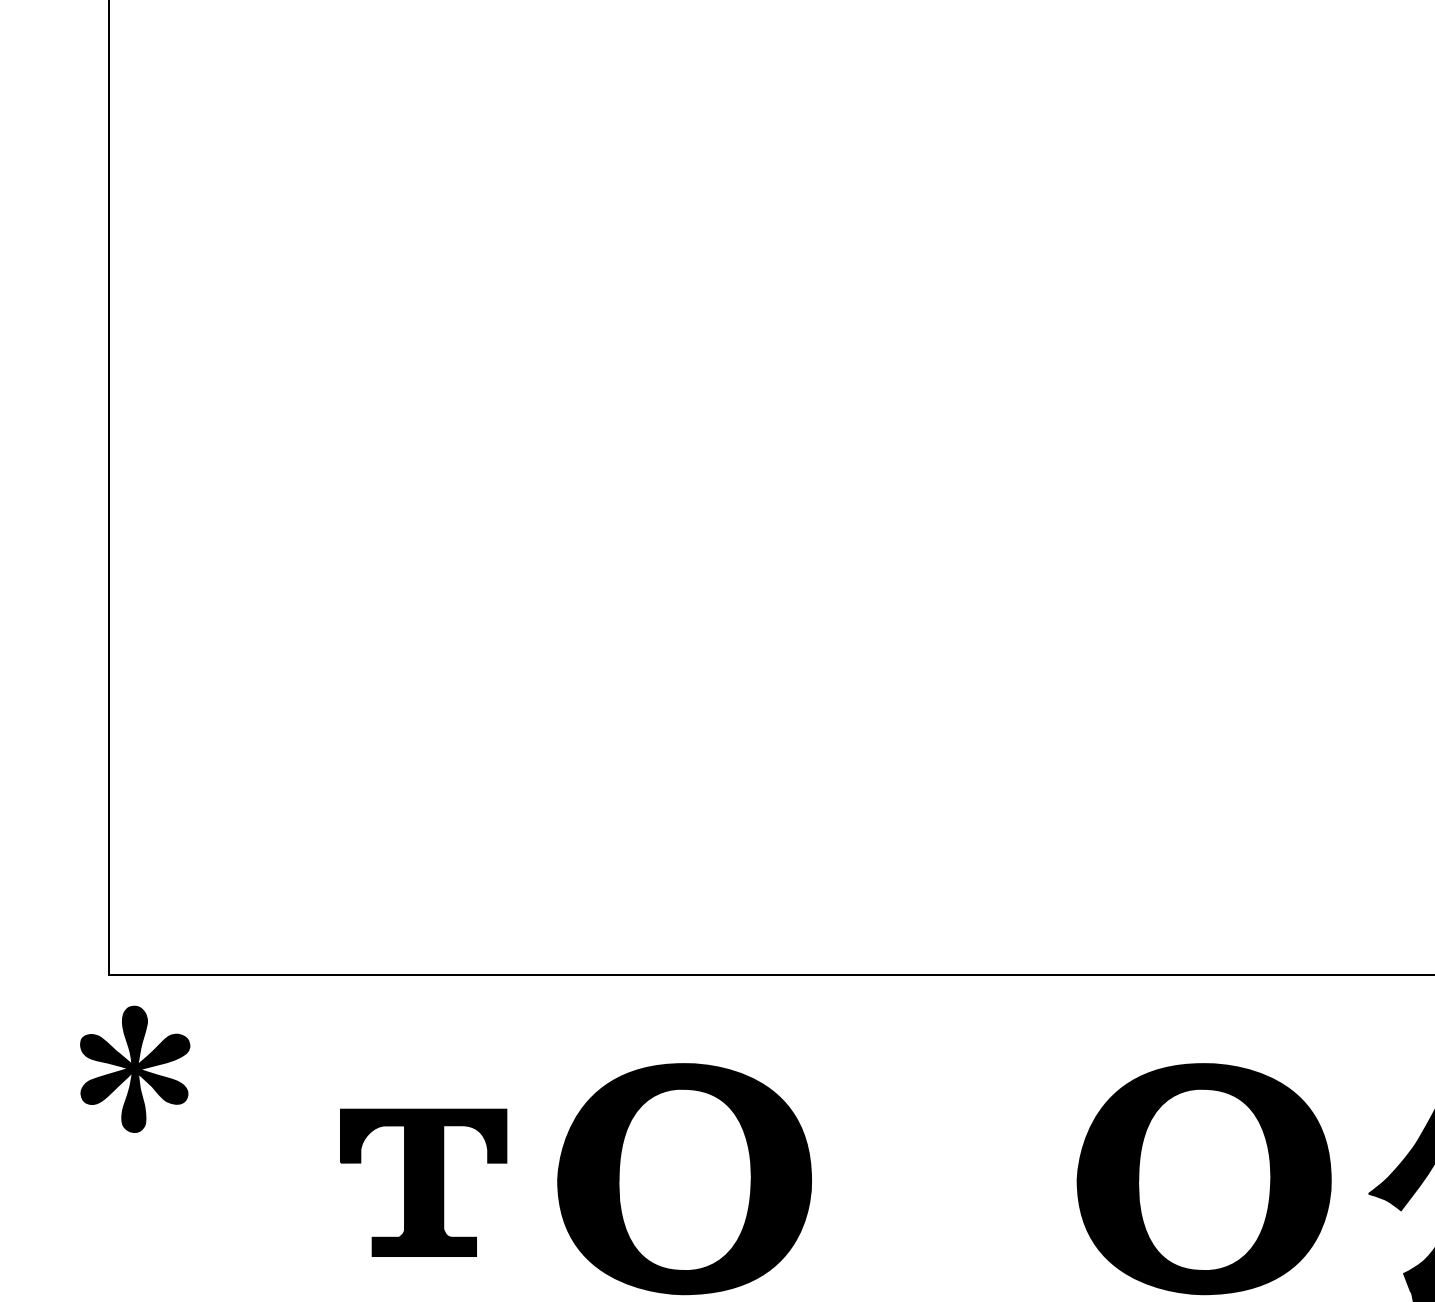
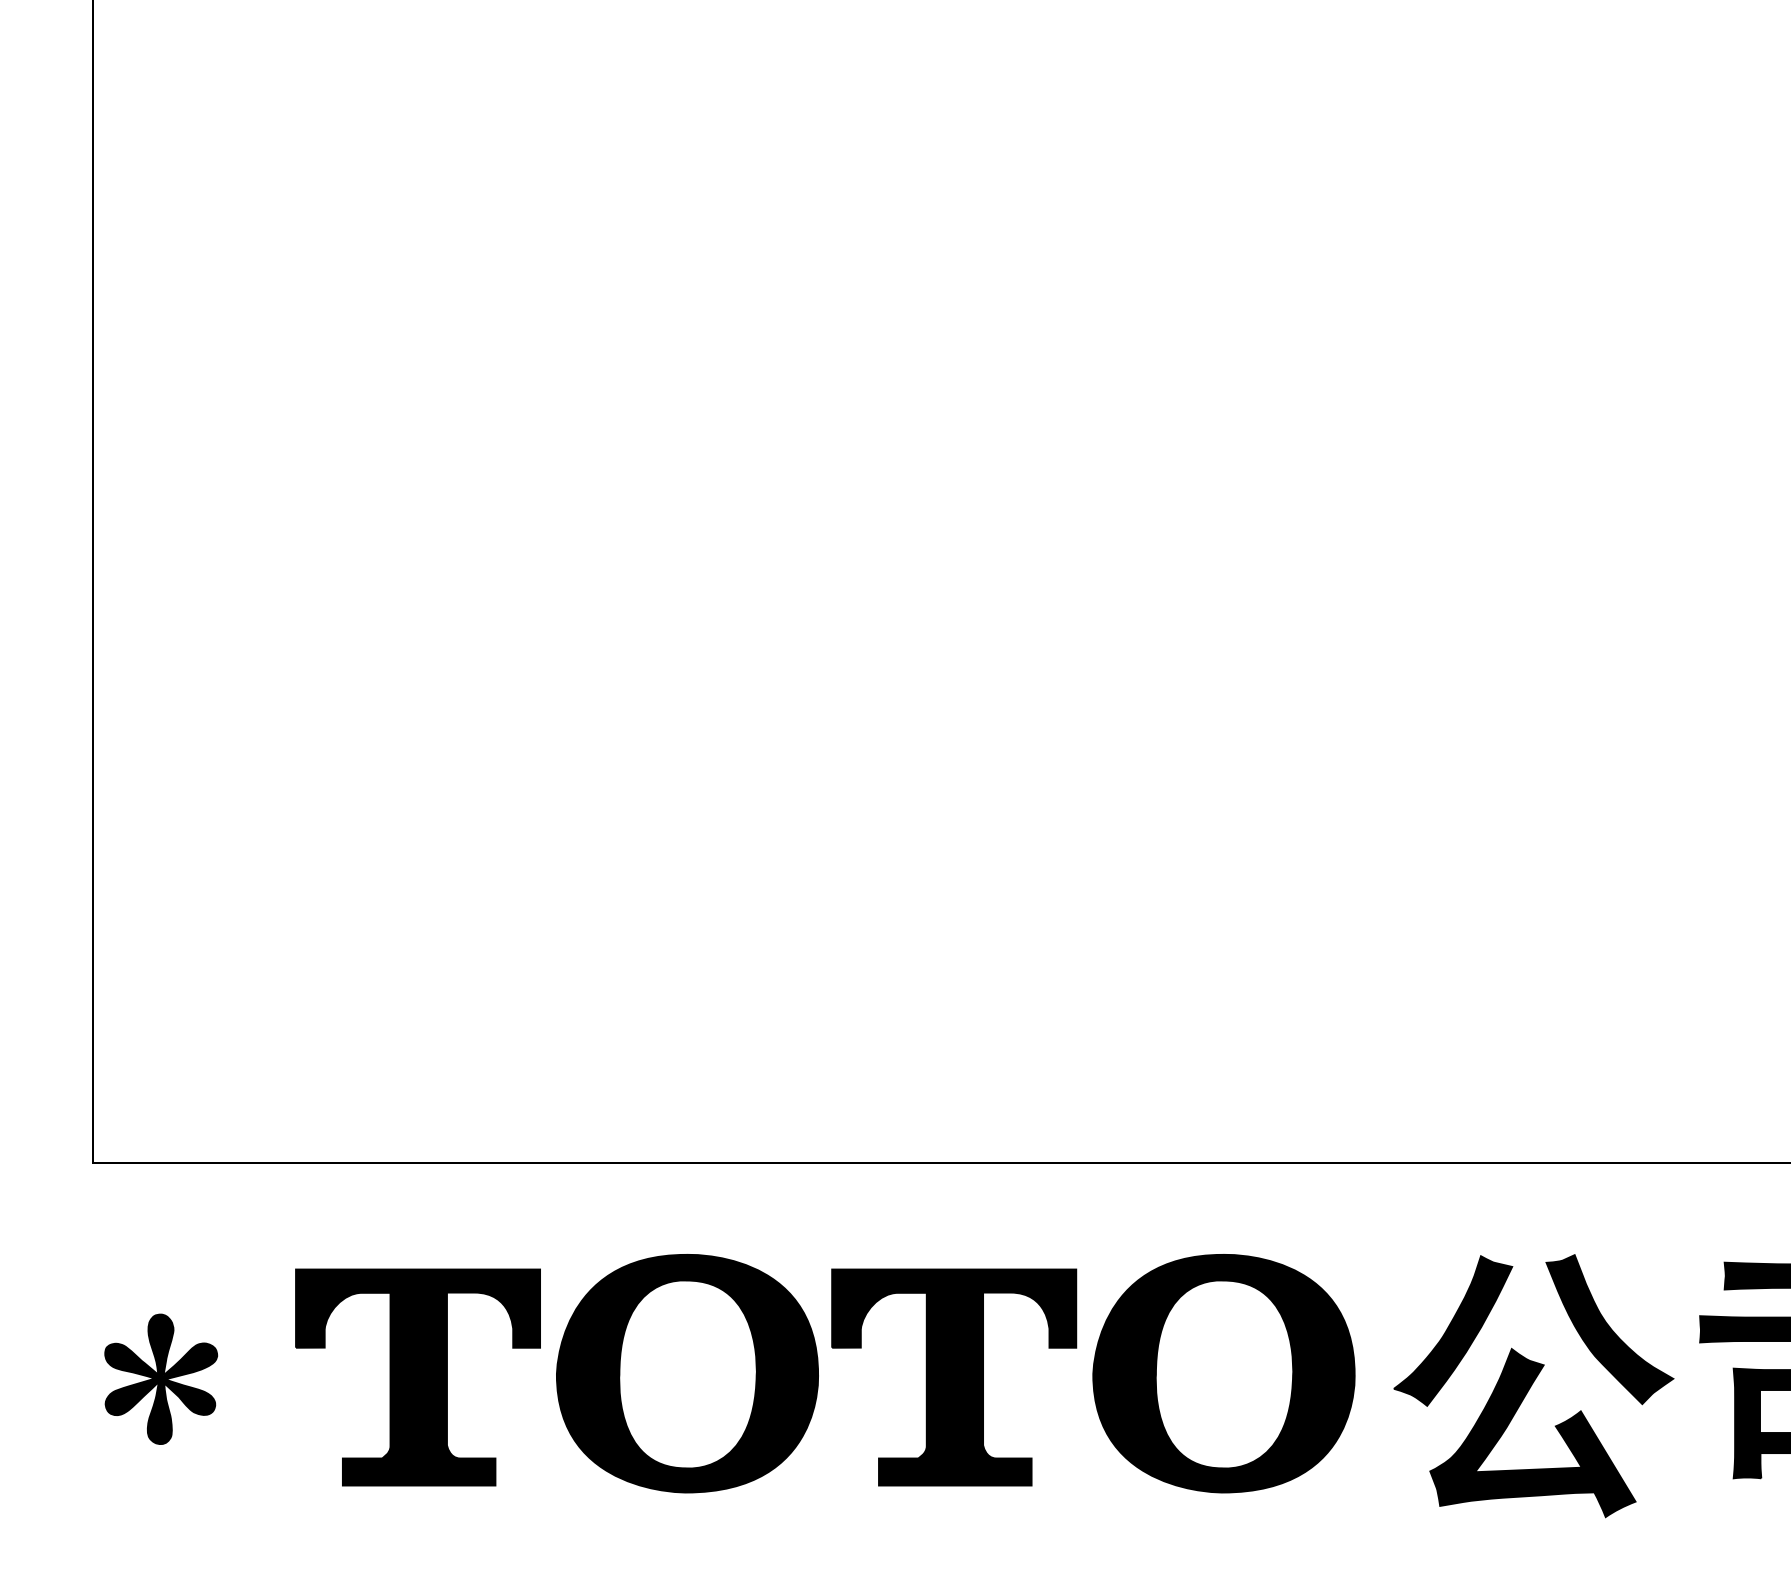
part: (135, 1068) -> (161, 1378), moved
part: (423, 1182) -> (417, 1377), size x1.43
part: (943, 1182) -> (954, 1377), added

